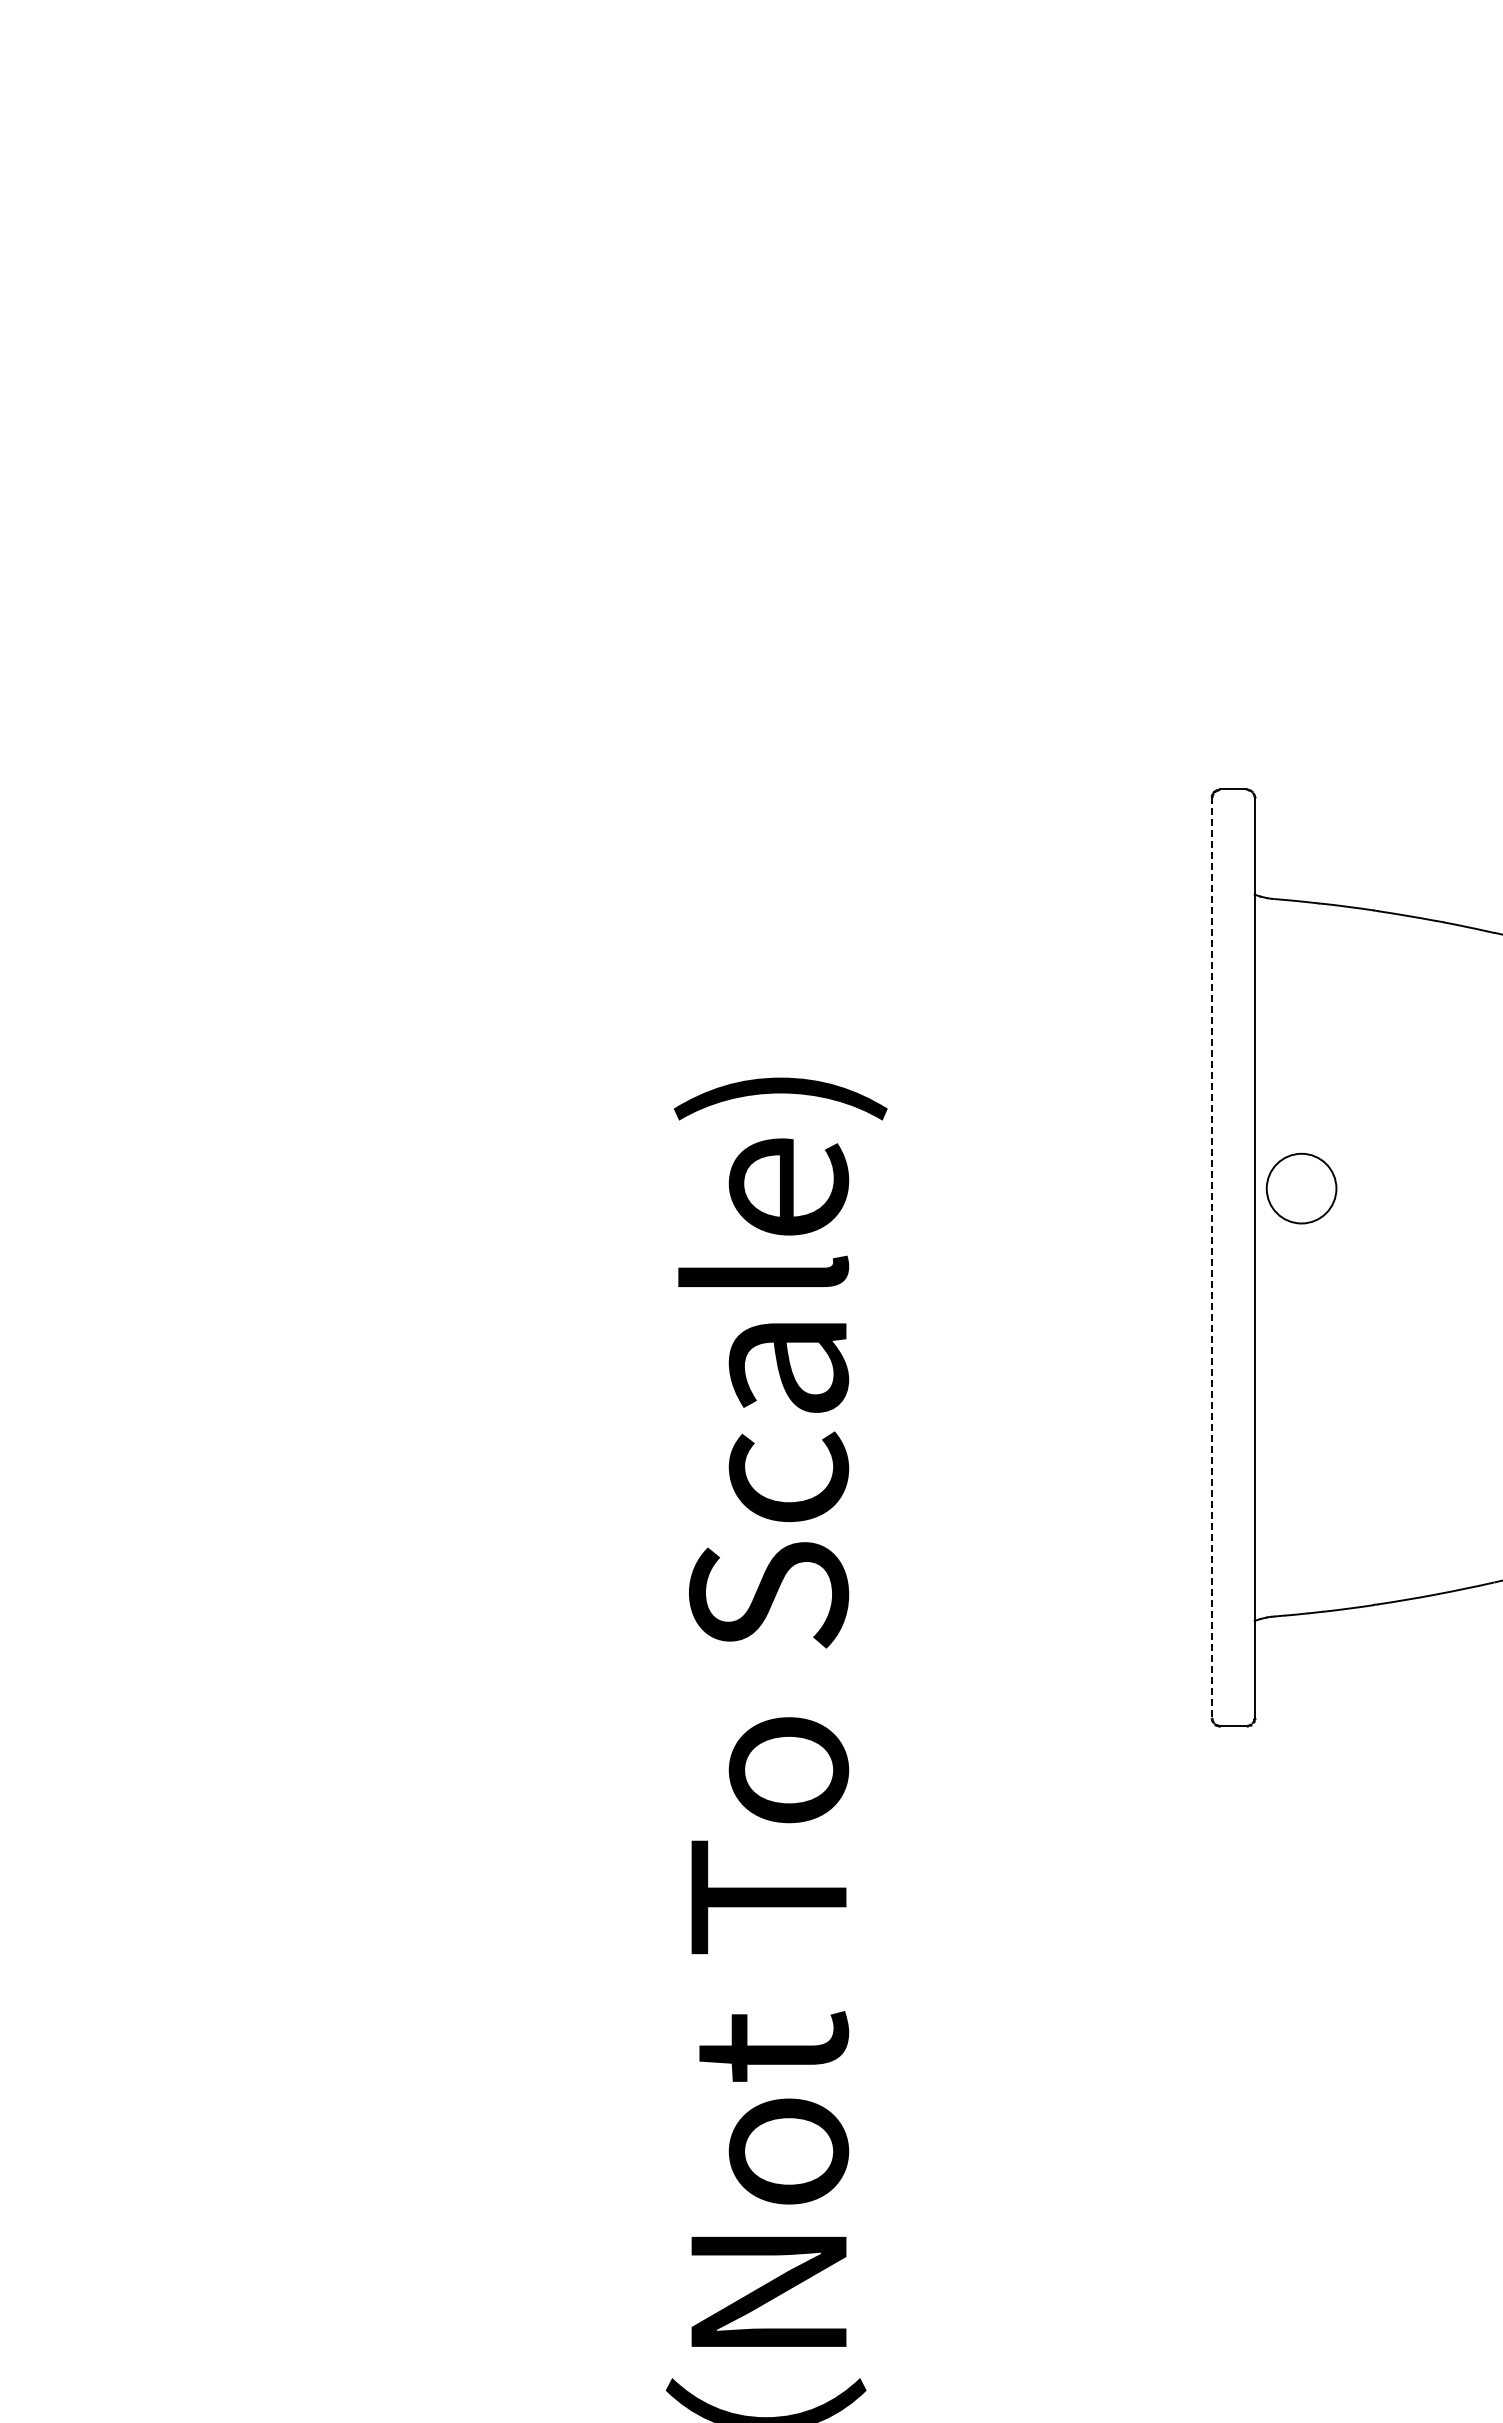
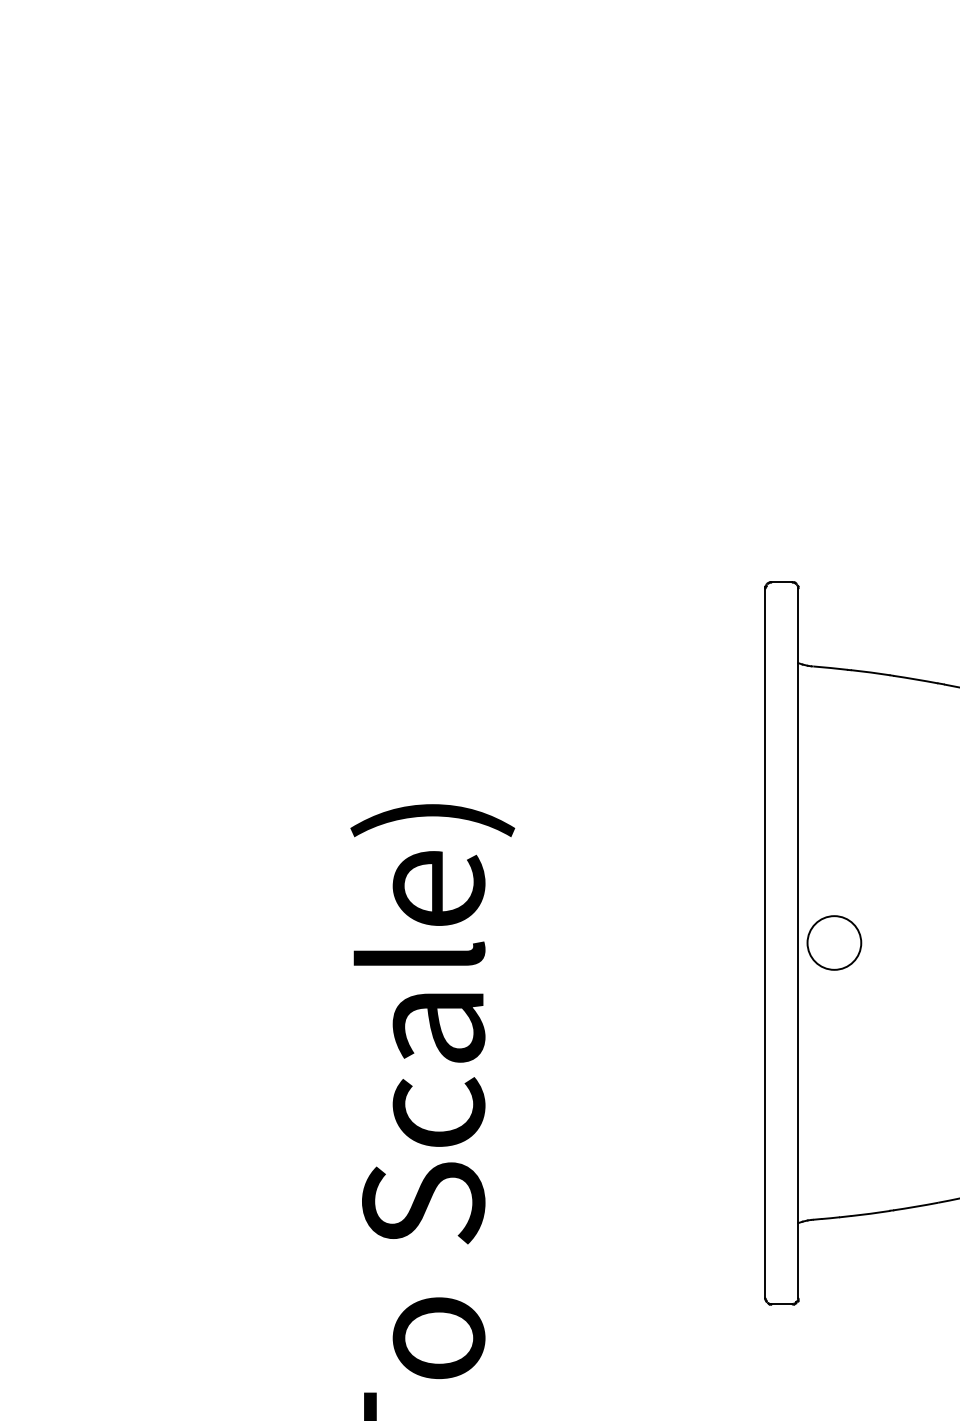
circle: (1301, 1188) -> (834, 942), moved
line: (1211, 1258) -> (764, 943), dashed -> solid

